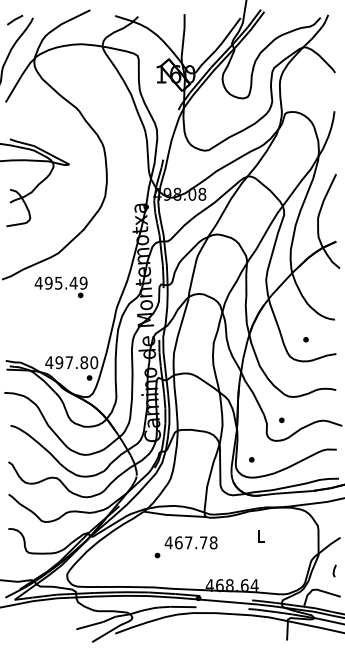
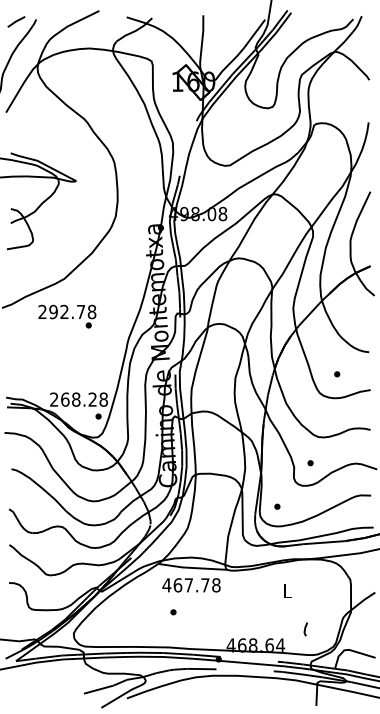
text: (61, 282) -> (67, 311), 495.49 -> 292.78
text: (71, 362) -> (78, 399), 497.80 -> 268.28
text: (191, 543) -> (191, 585), moved
line: (334, 571) -> (305, 629), moved

